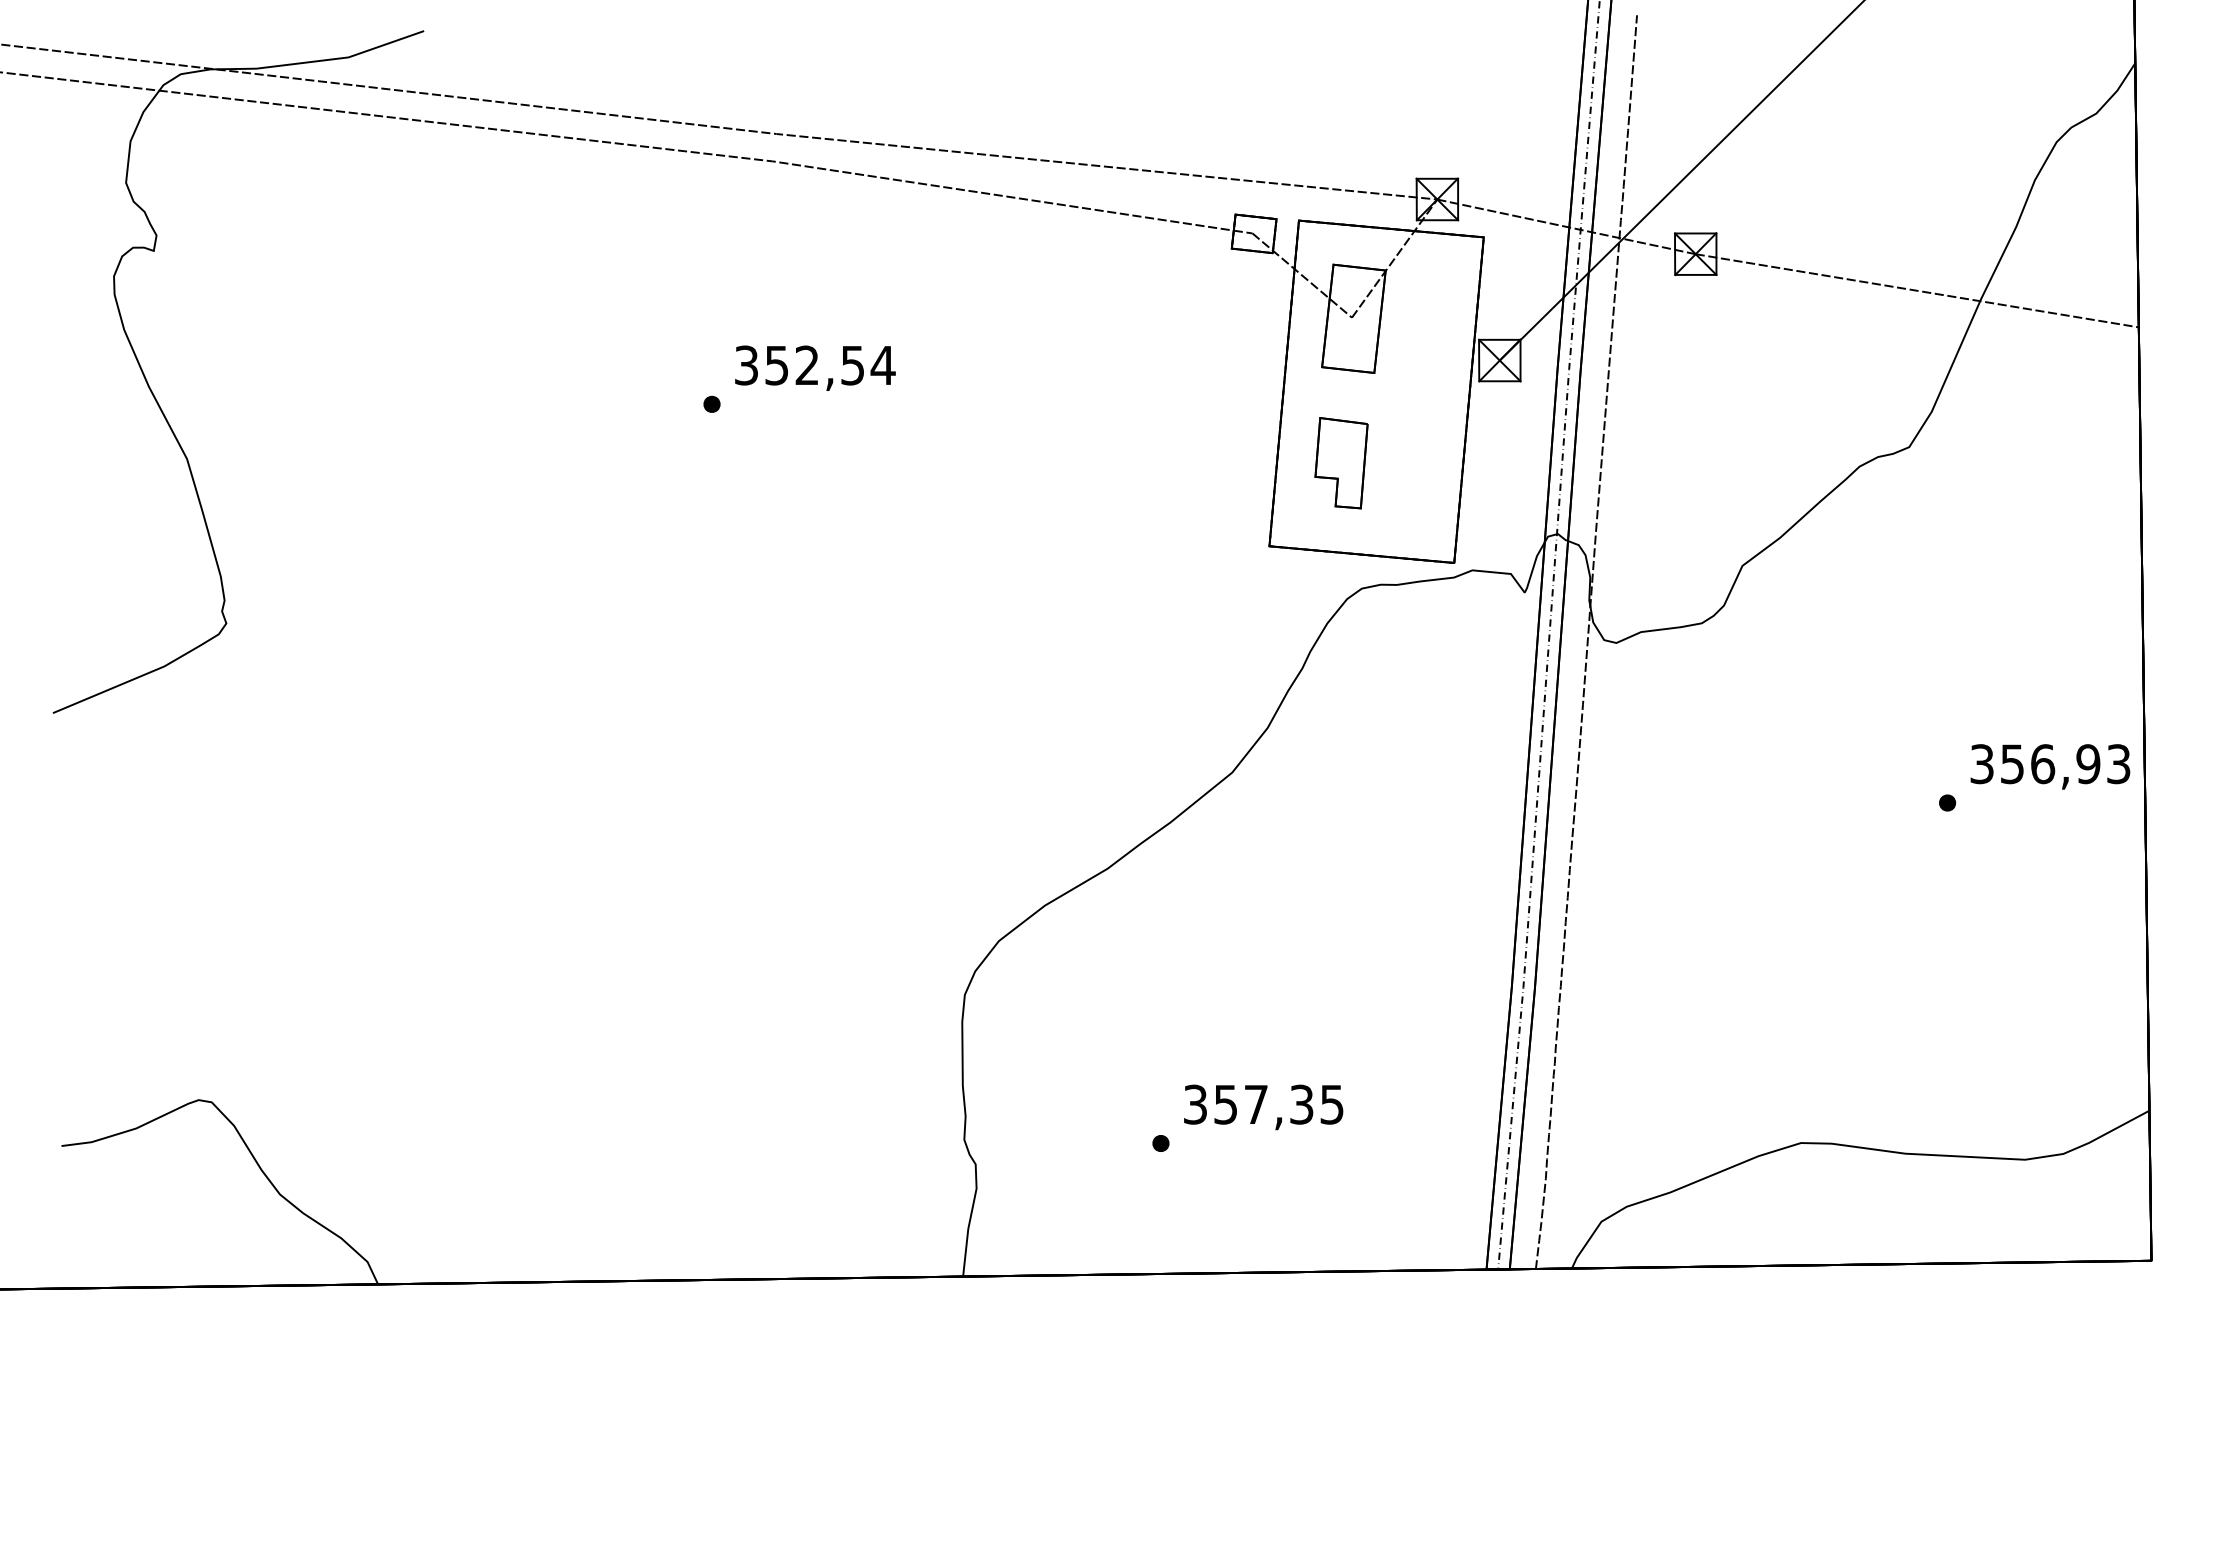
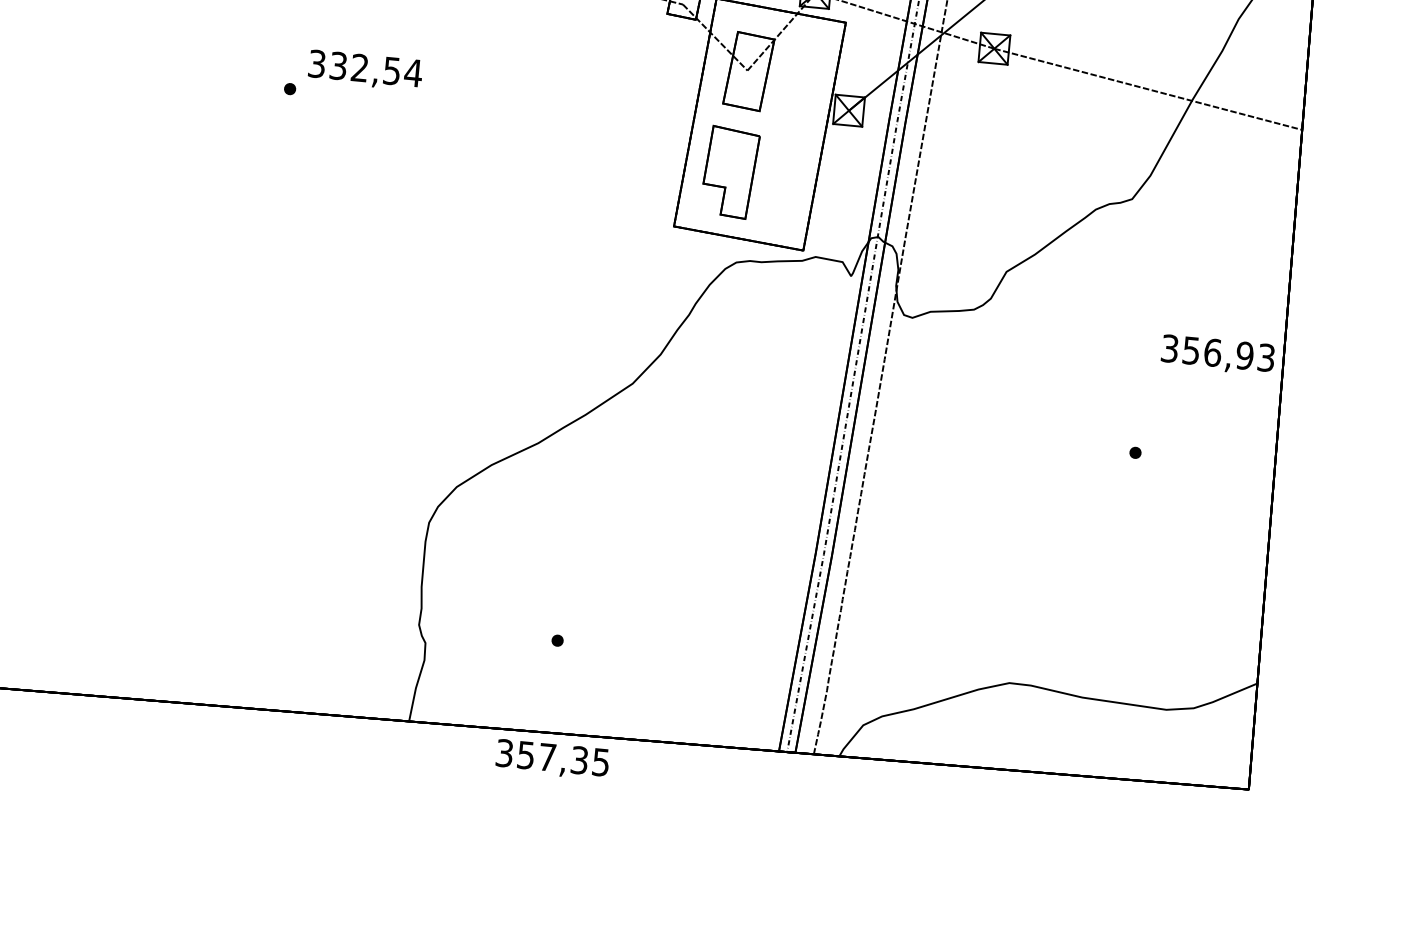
text: (777, 364) -> (338, 65), 352,54 -> 332,54
part: (1341, 463) -> (730, 172), size x1.4
text: (2050, 766) -> (1218, 354), moved
text: (1263, 1107) -> (552, 759), moved

